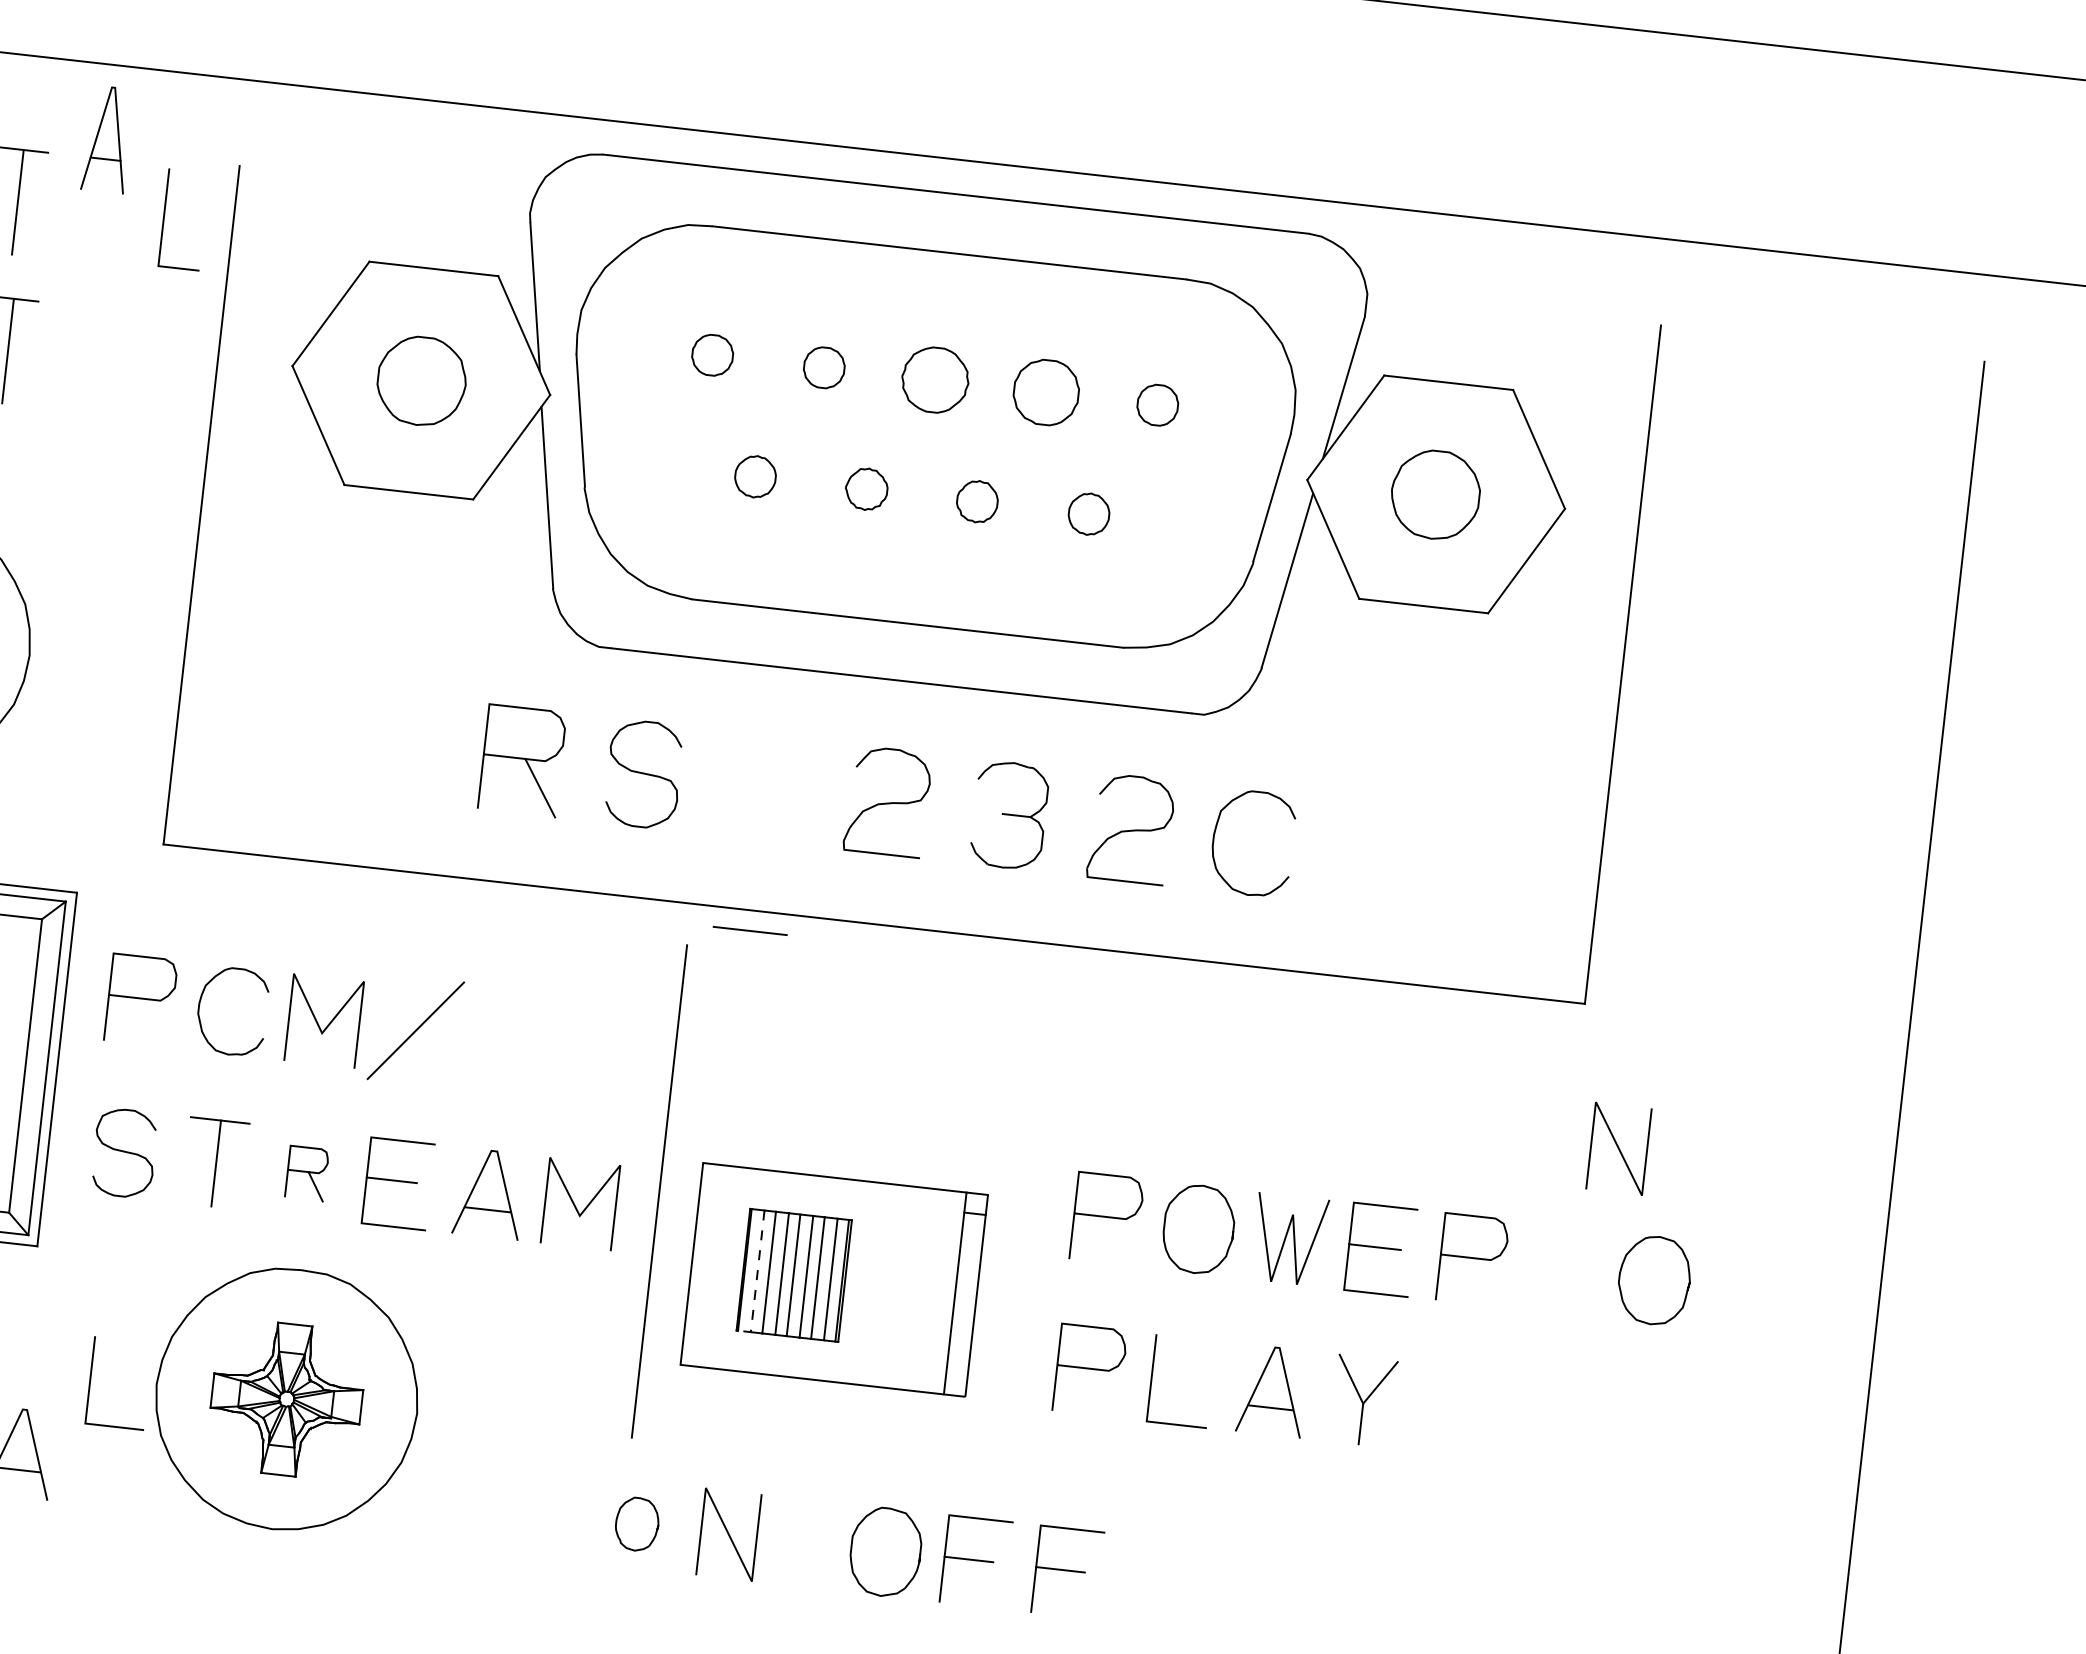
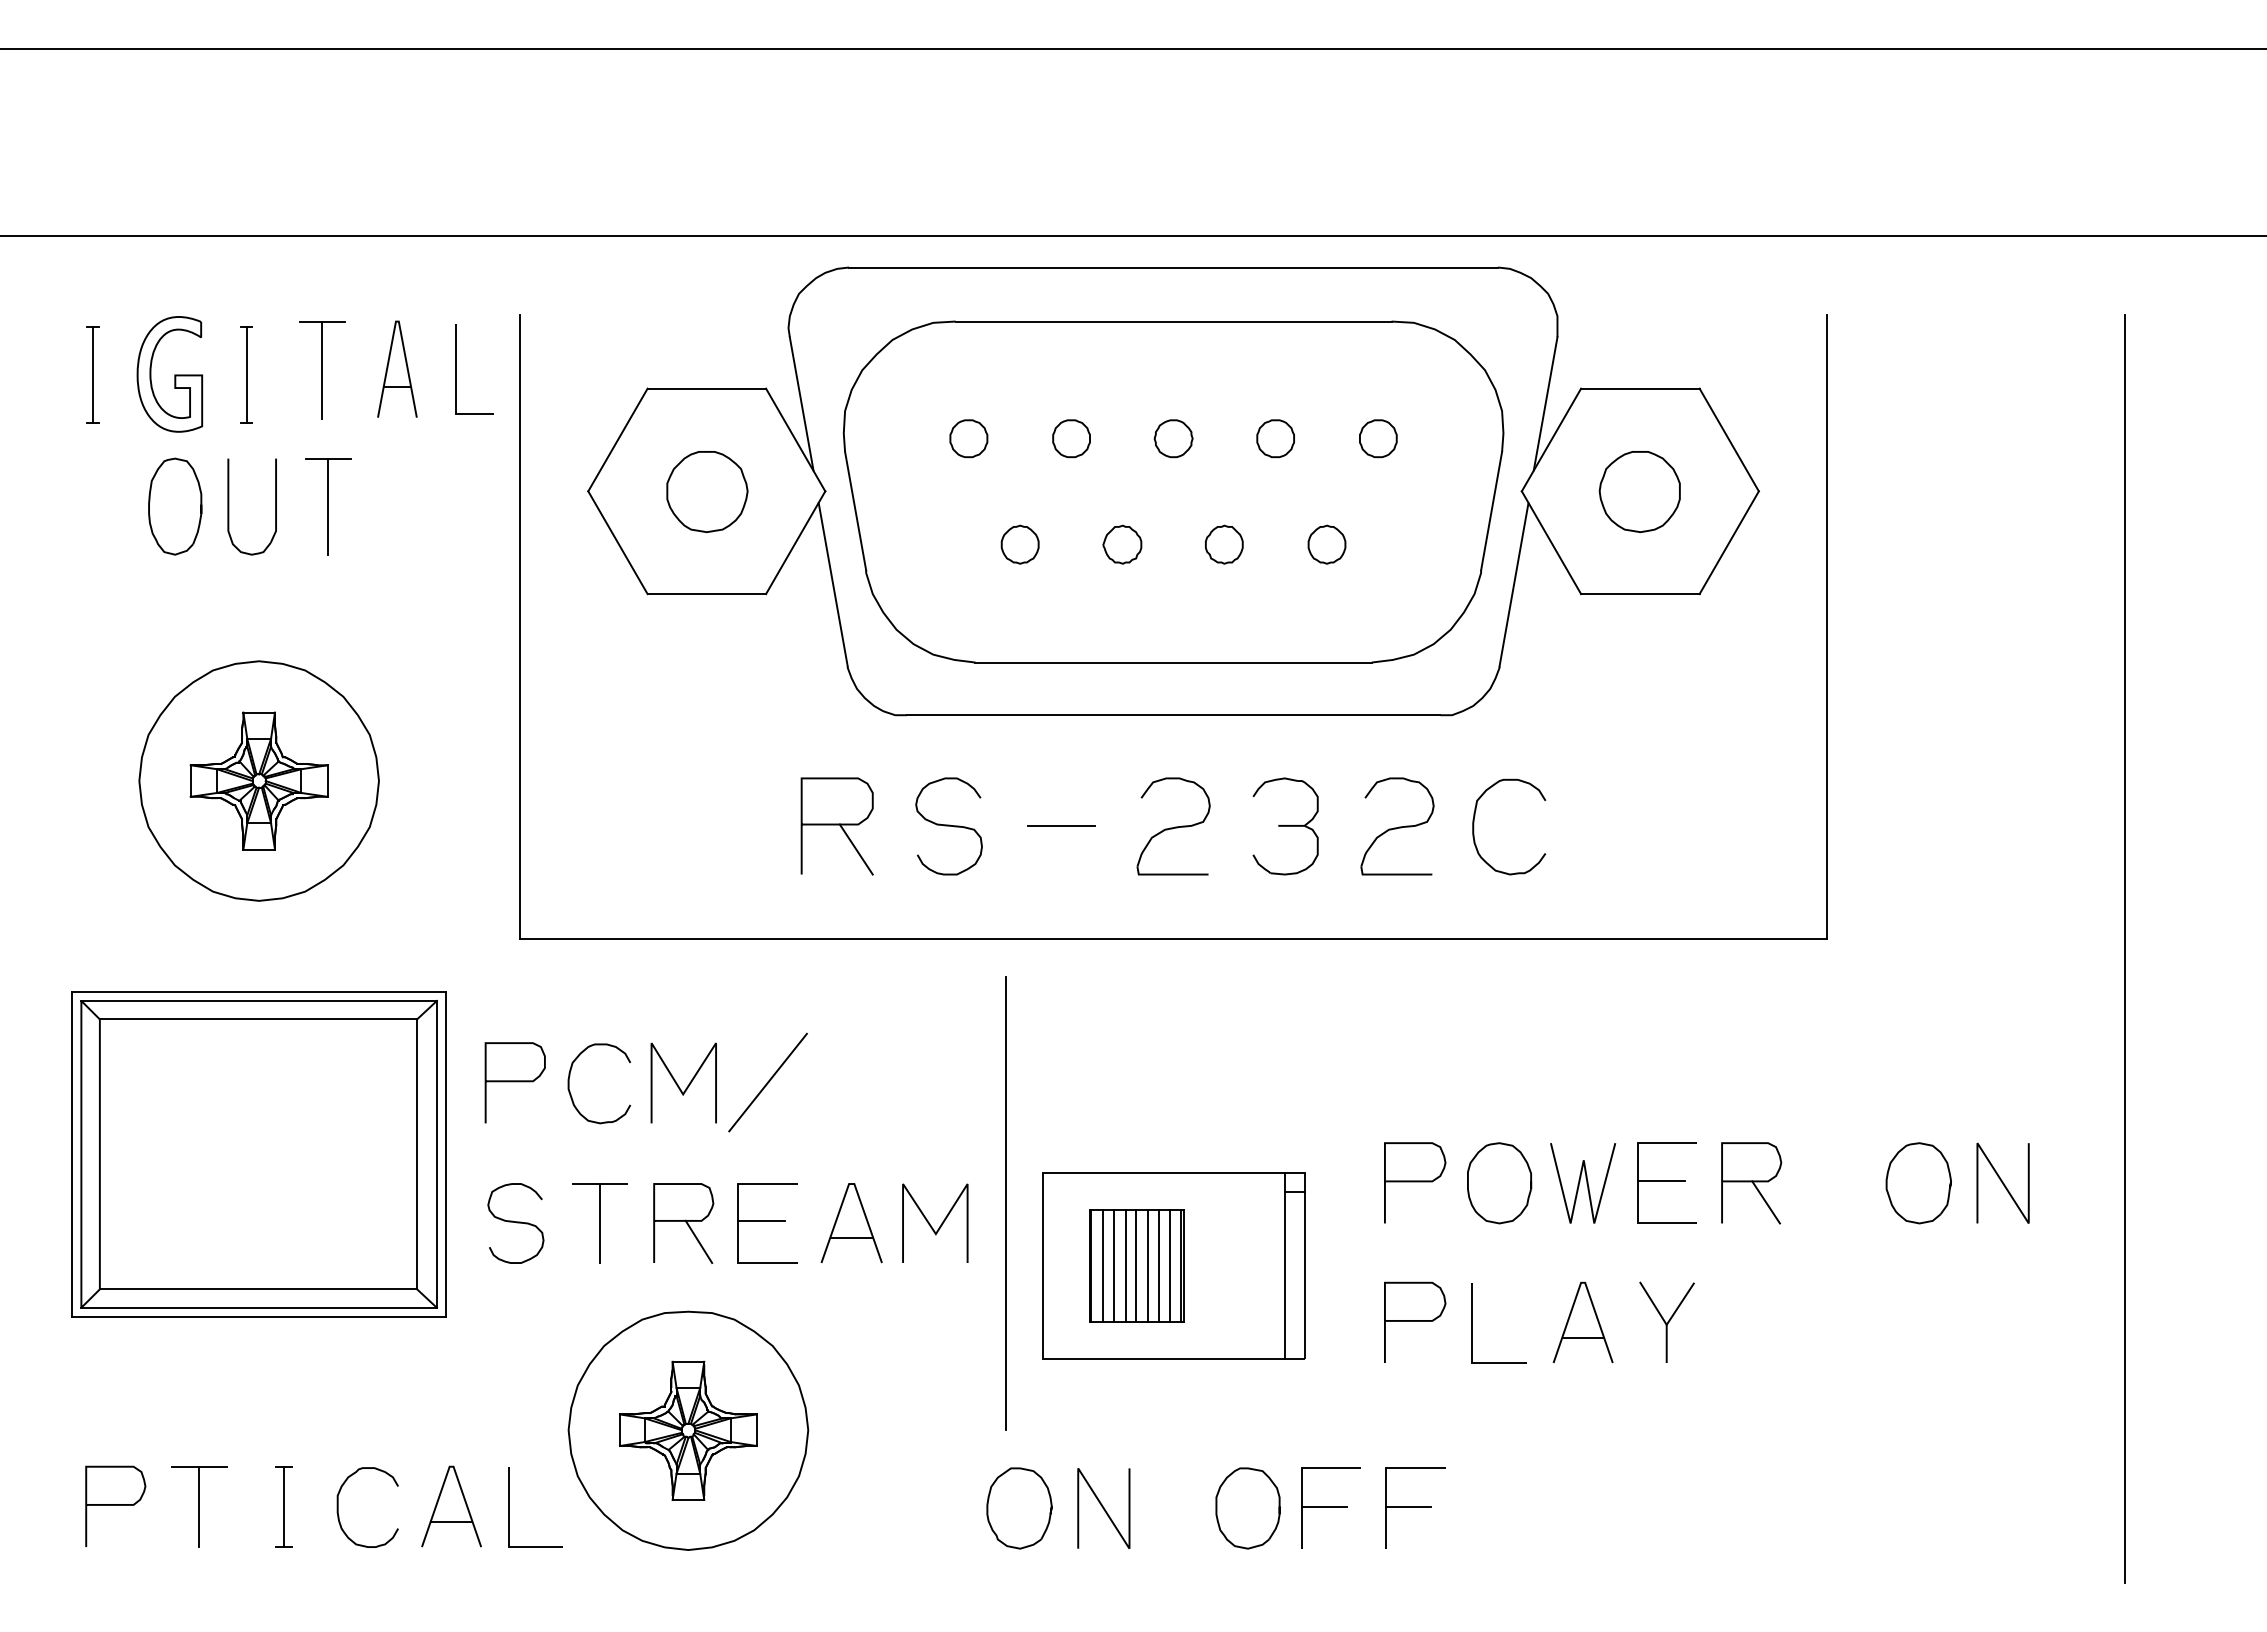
part: (108, 138) -> (397, 368), moved
part: (935, 380) -> (1173, 438), size x0.62
part: (1046, 392) -> (1275, 438), size x0.62
line: (750, 930) -> (1061, 825), moved
line: (1618, 1147) -> (2002, 1182), moved
part: (306, 1173) -> (683, 1223), size x1.67
line: (757, 1279) -> (1103, 1273), dashed -> solid
line: (1485, 1282) -> (1765, 1202), added
line: (90, 1380) -> (509, 1507), moved
part: (637, 1524) -> (1019, 1508), size x1.67

